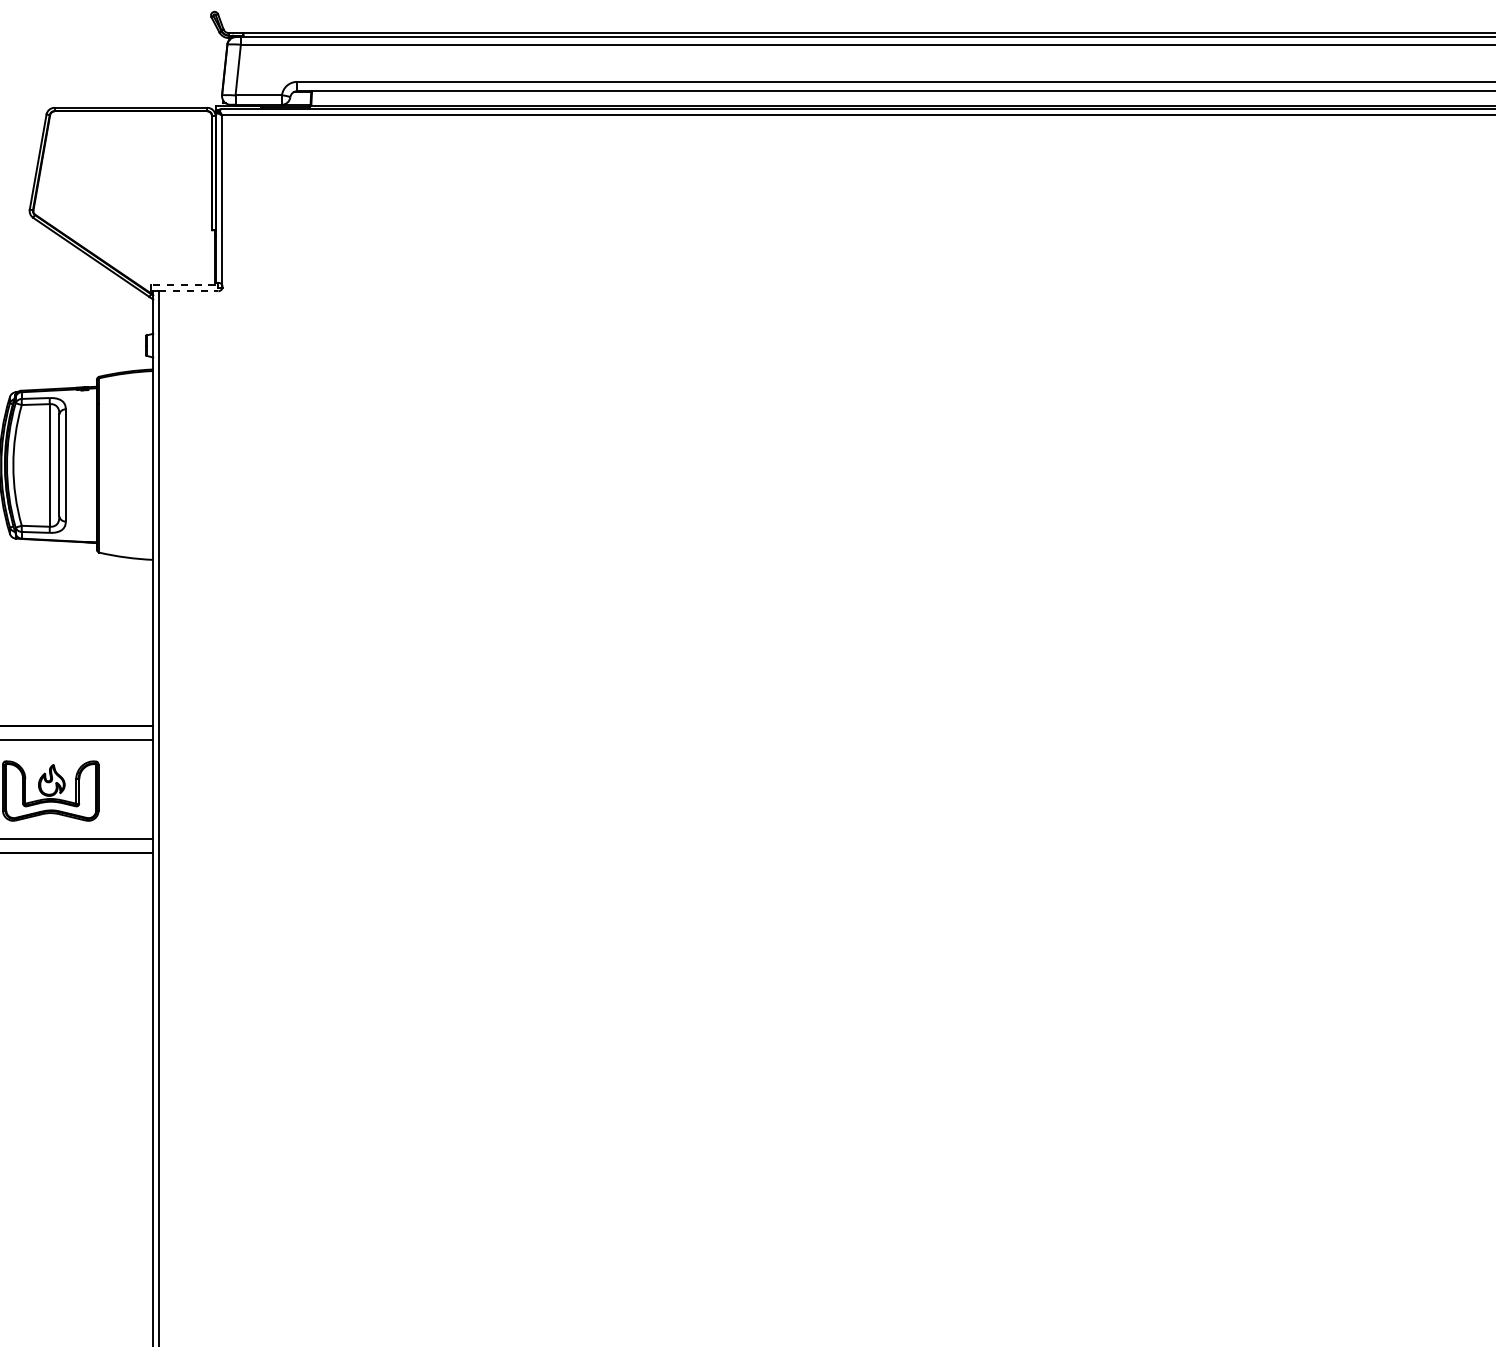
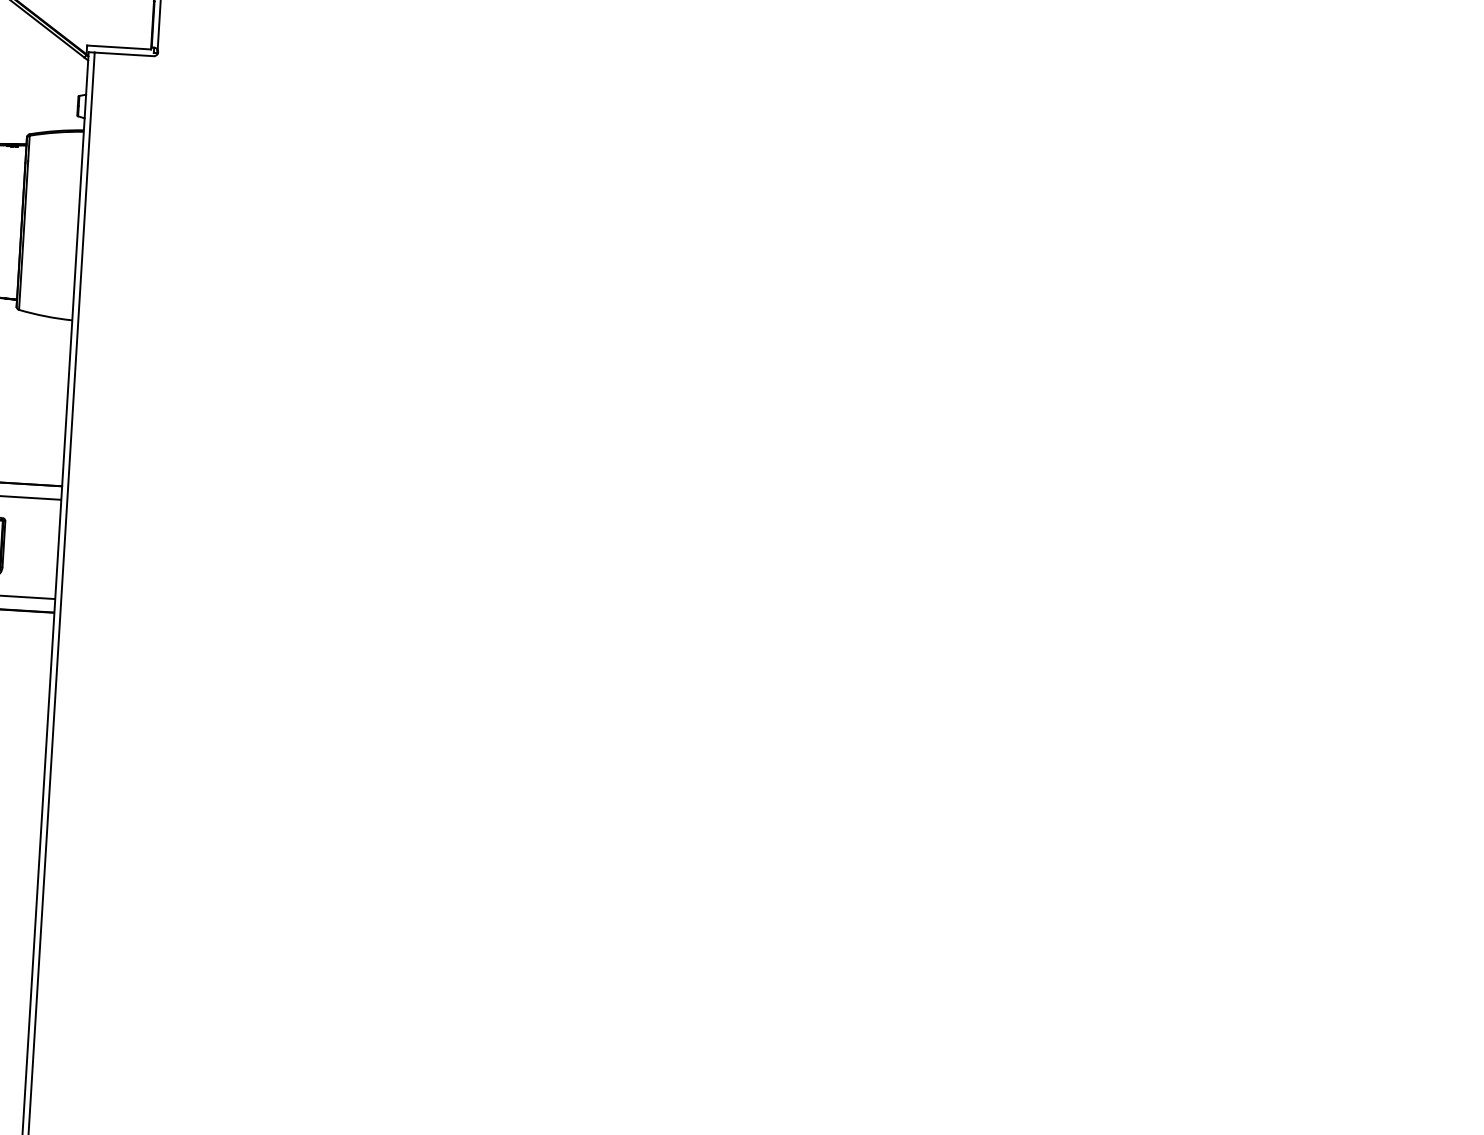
line: (182, 284) -> (118, 47), dashed -> solid
line: (188, 291) -> (123, 54), dashed -> solid

